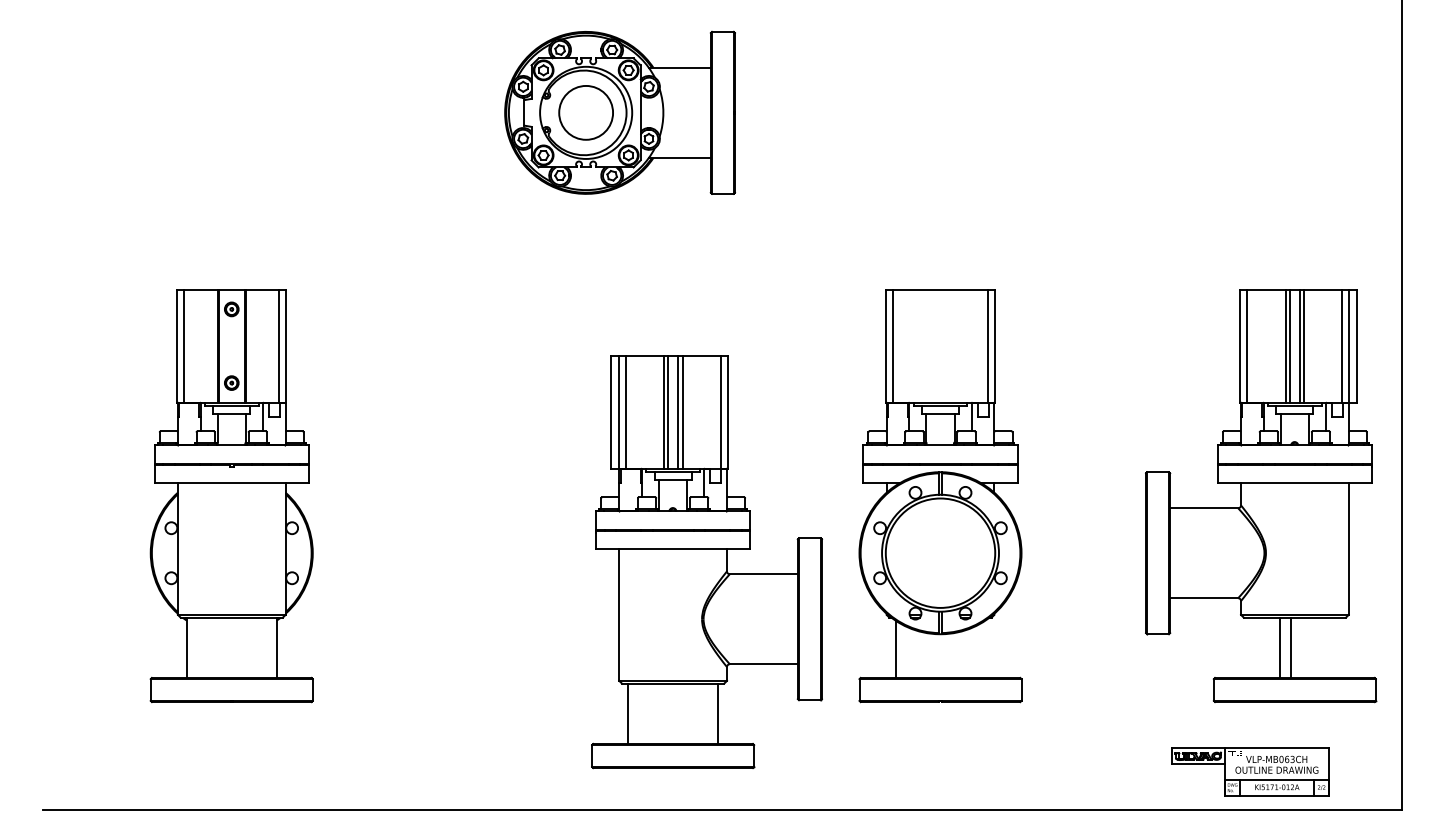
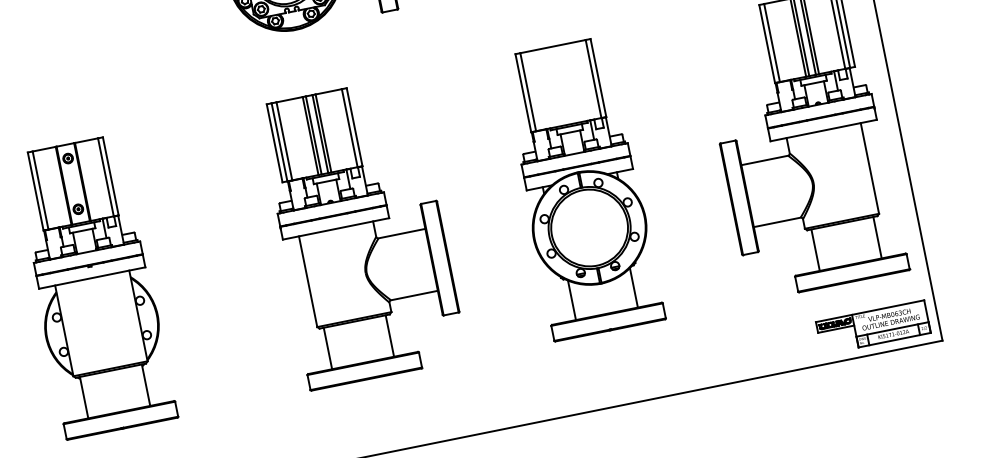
part: (707, 562) -> (361, 233), moved
line: (1279, 647) -> (815, 250), moved
line: (1290, 647) -> (877, 237), moved
line: (985, 648) -> (633, 287), added
part: (1250, 771) -> (873, 327), moved

